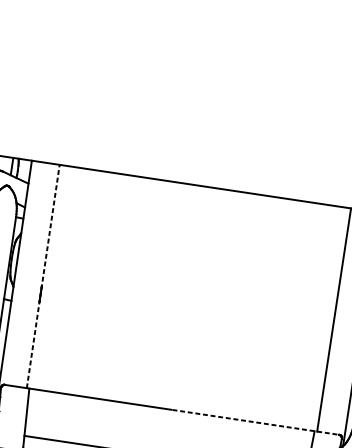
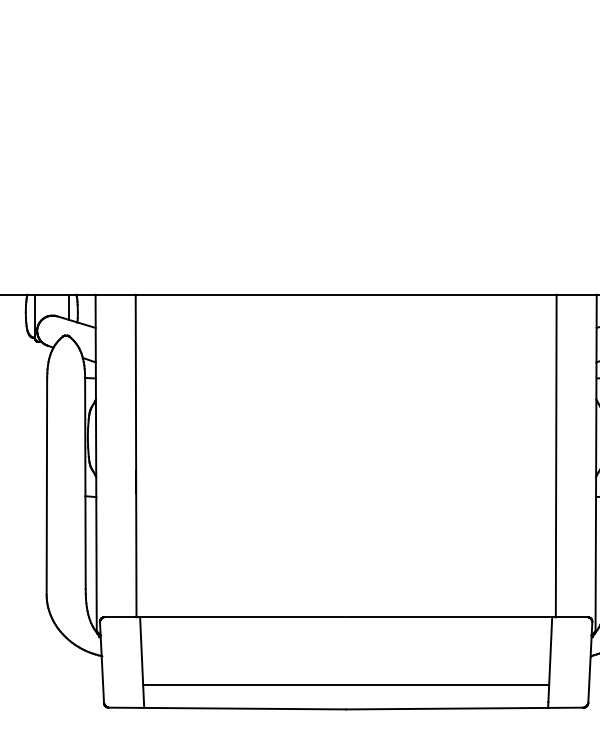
line: (43, 276) -> (136, 455), dashed -> solid
line: (255, 422) -> (467, 617), dashed -> solid

